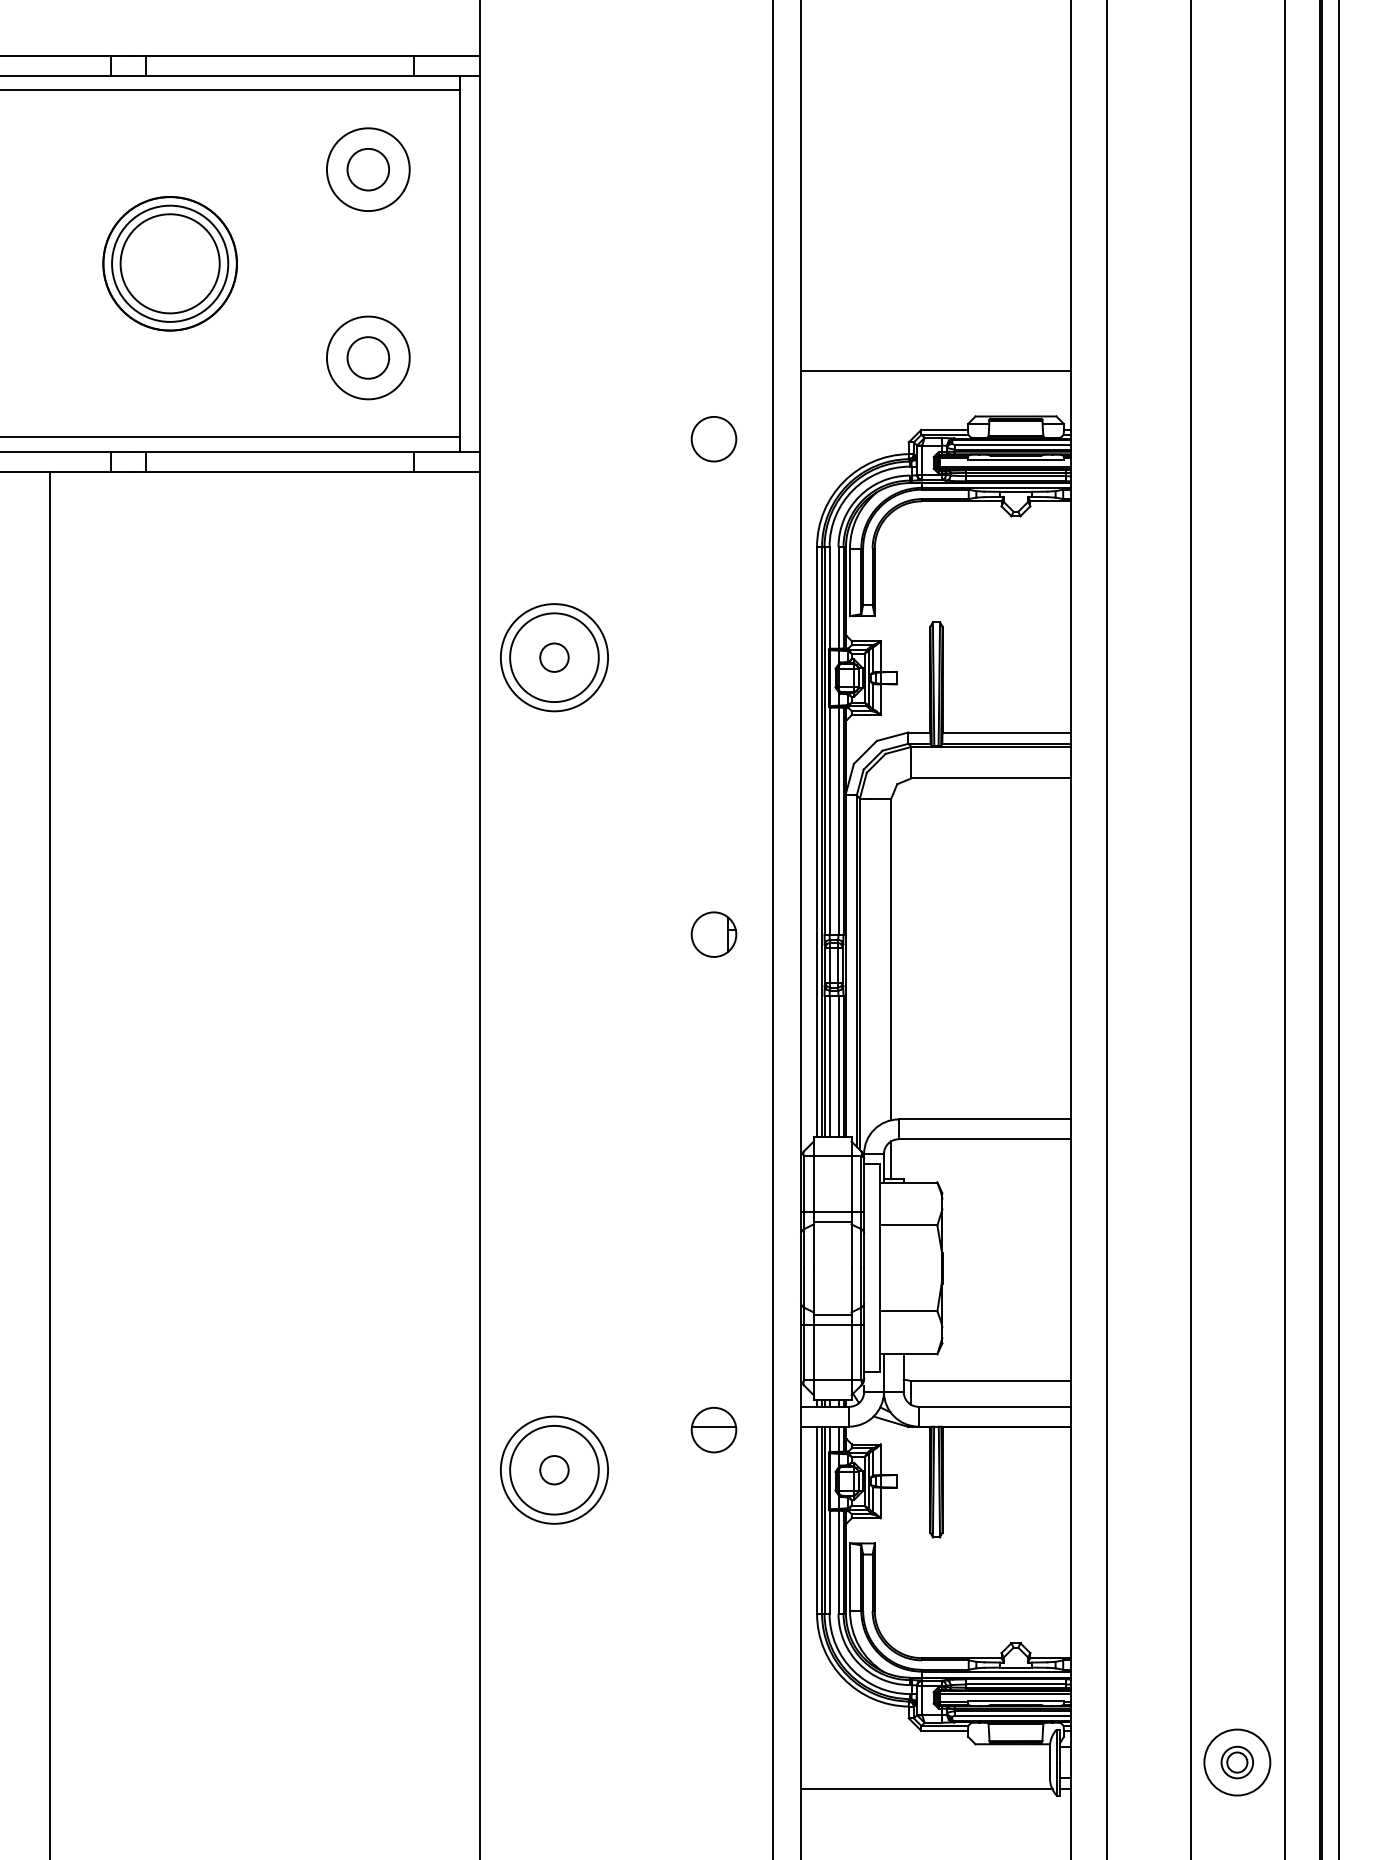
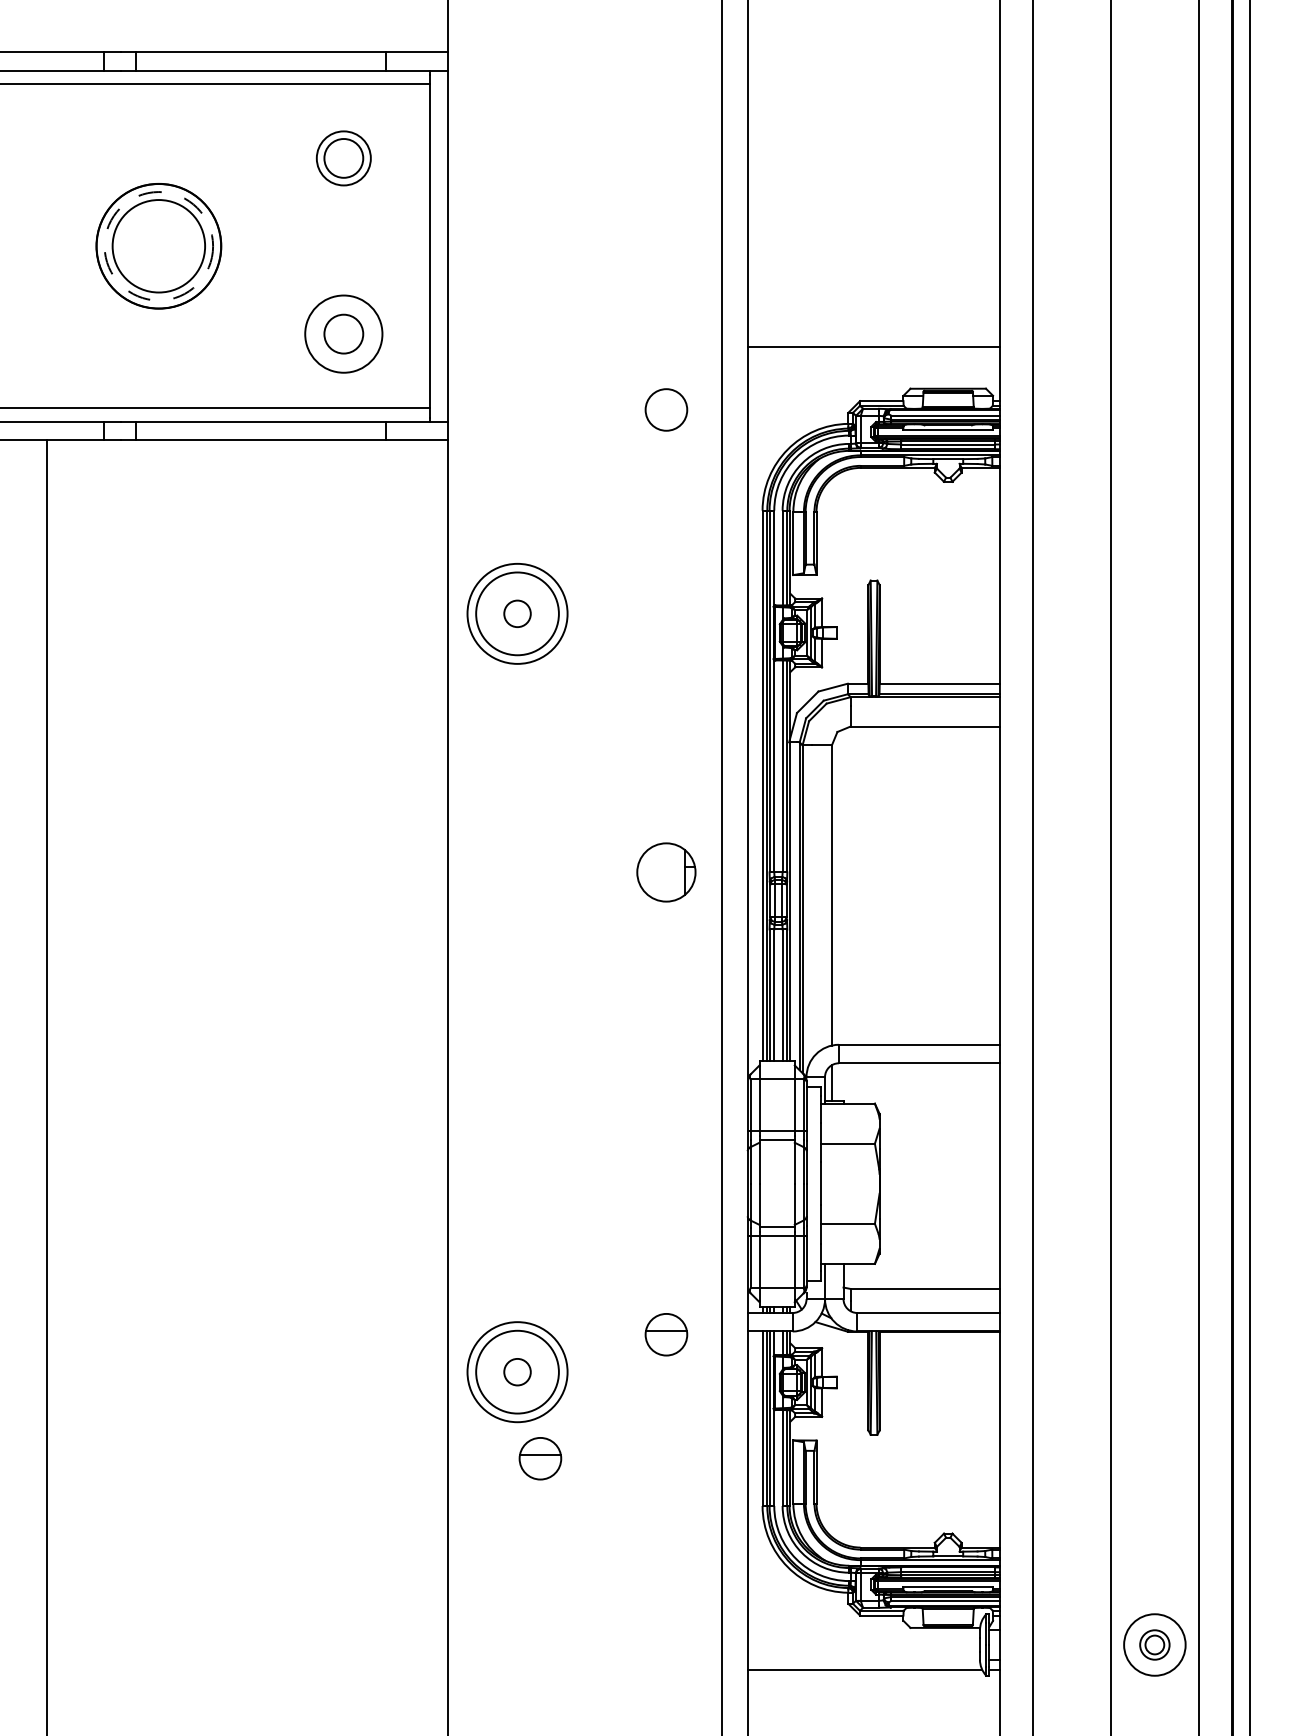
circle: (367, 169) -> (343, 158), size x0.7
circle: (169, 264) -> (158, 246), solid -> dashed
part: (714, 933) -> (666, 871), size x1.4
part: (579, 1562) -> (540, 1458), added

